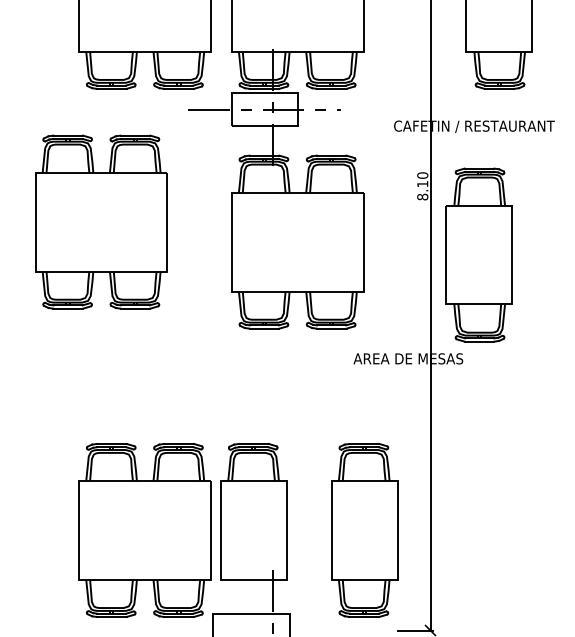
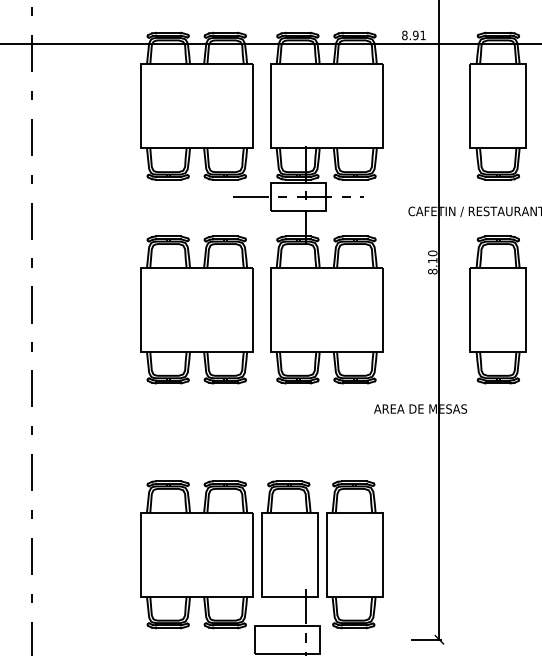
part: (100, 221) -> (196, 309), moved
part: (478, 254) -> (497, 309), moved
part: (364, 530) -> (354, 554), moved

